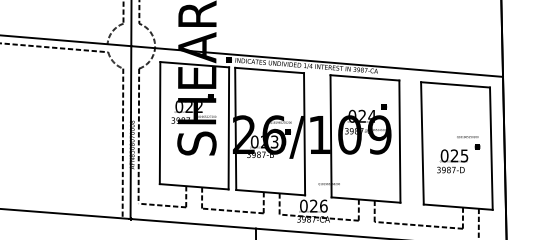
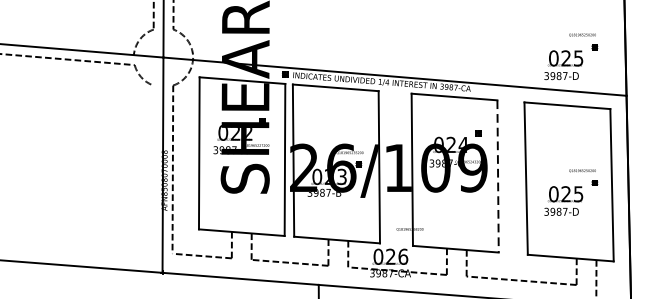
part: (458, 45) -> (571, 56), added
line: (399, 142) -> (497, 177), solid -> dashed
line: (122, 143) -> (152, 178), removed

